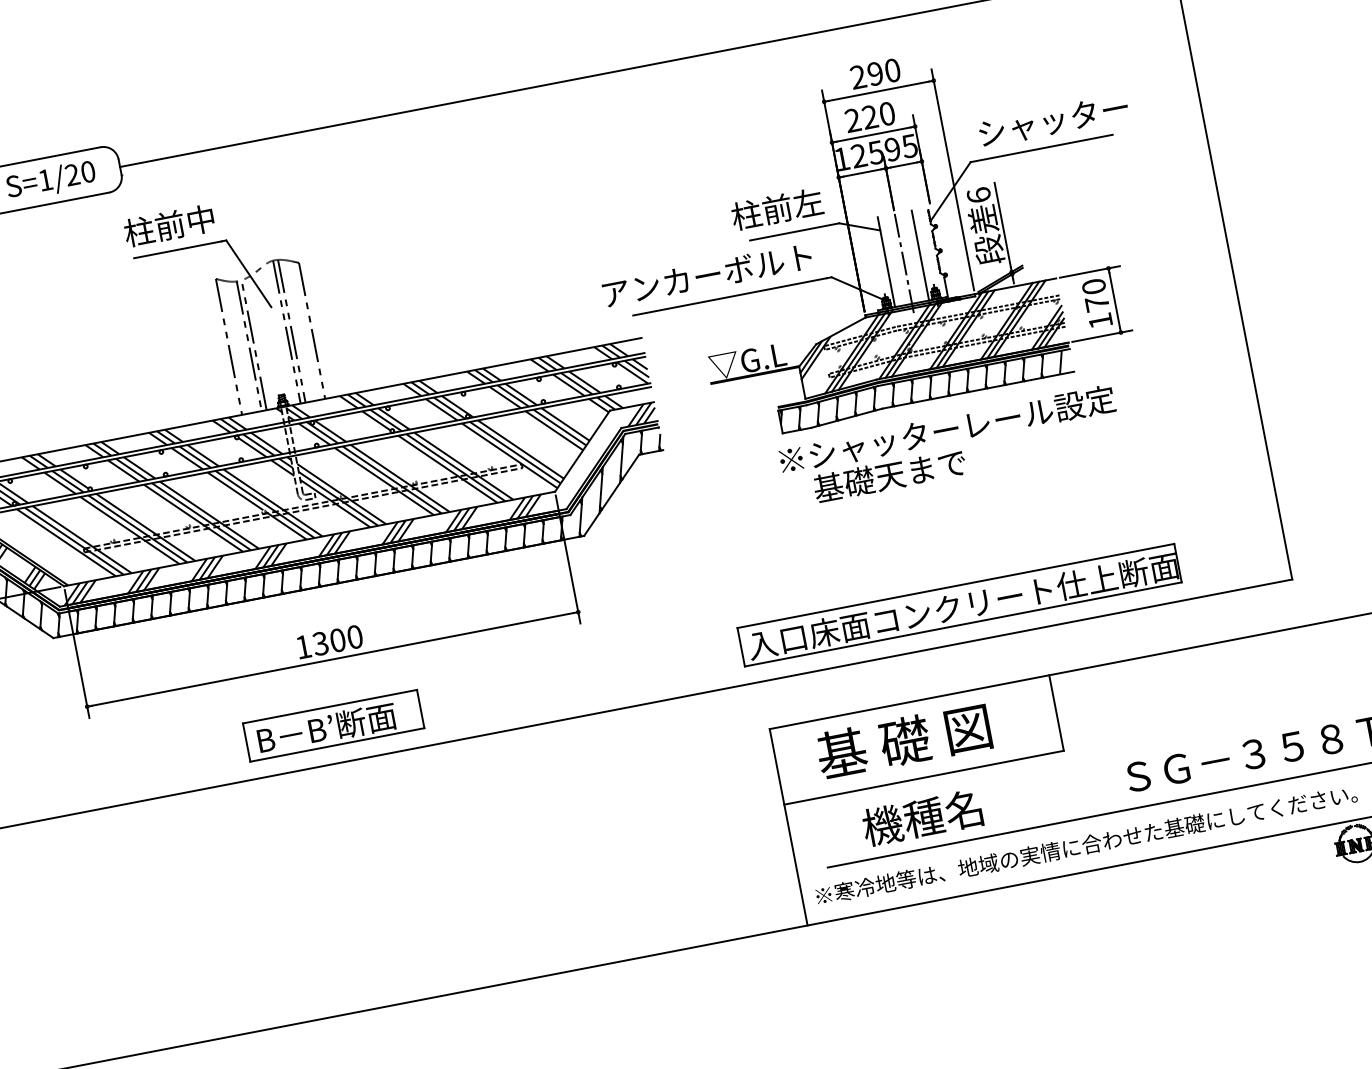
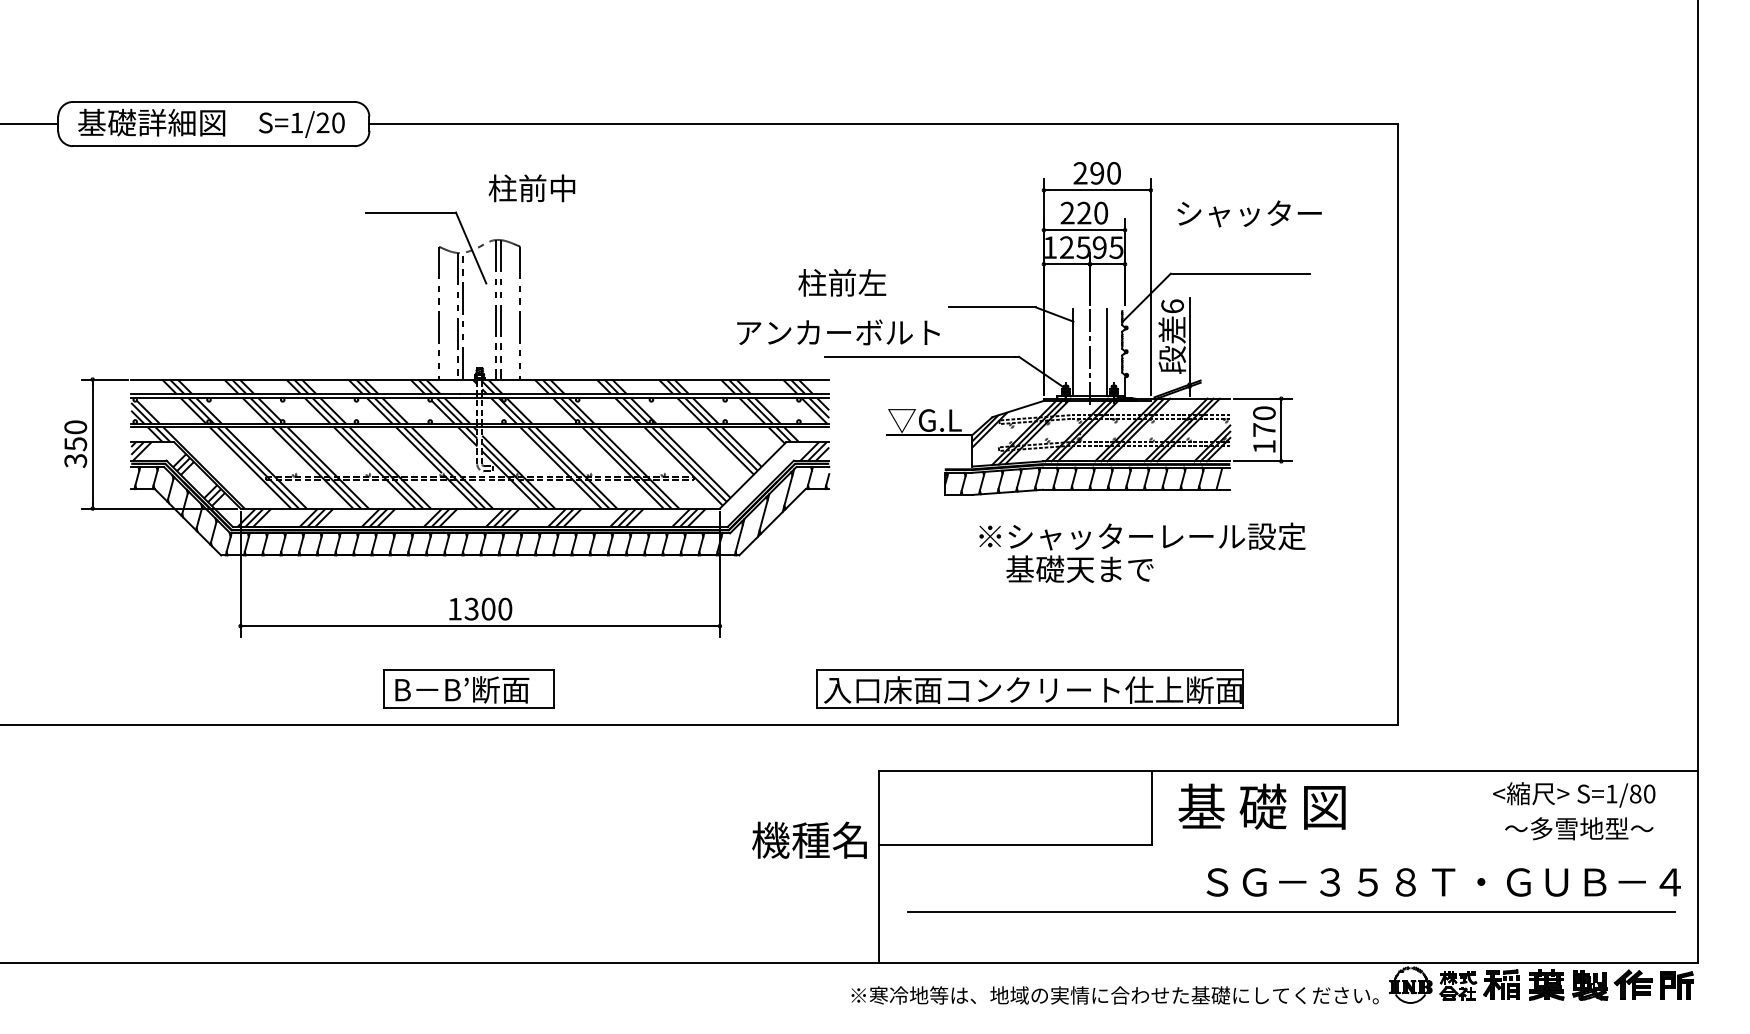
text: (1053, 120) -> (1249, 213), moved
text: (777, 208) -> (842, 282), moved
text: (168, 226) -> (531, 188), moved
text: (707, 275) -> (838, 332), moved
text: (950, 446) -> (1142, 552), moved
part: (958, 605) -> (1029, 688), moved
text: (903, 741) -> (1261, 806), moved
text: (922, 817) -> (809, 839), moved
text: (1085, 845) -> (1114, 995), moved

